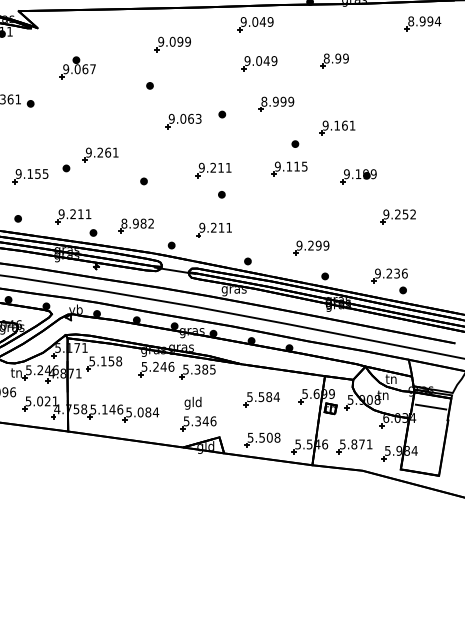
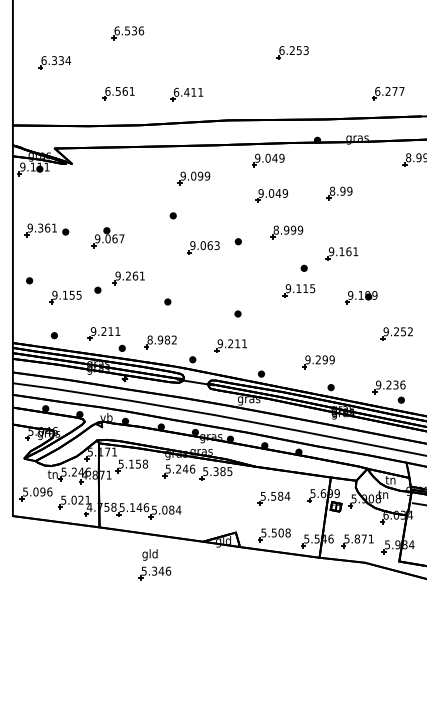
part: (77, 67) -> (107, 237), moved
part: (213, 169) -> (230, 291), removed
part: (198, 413) -> (154, 564), moved

